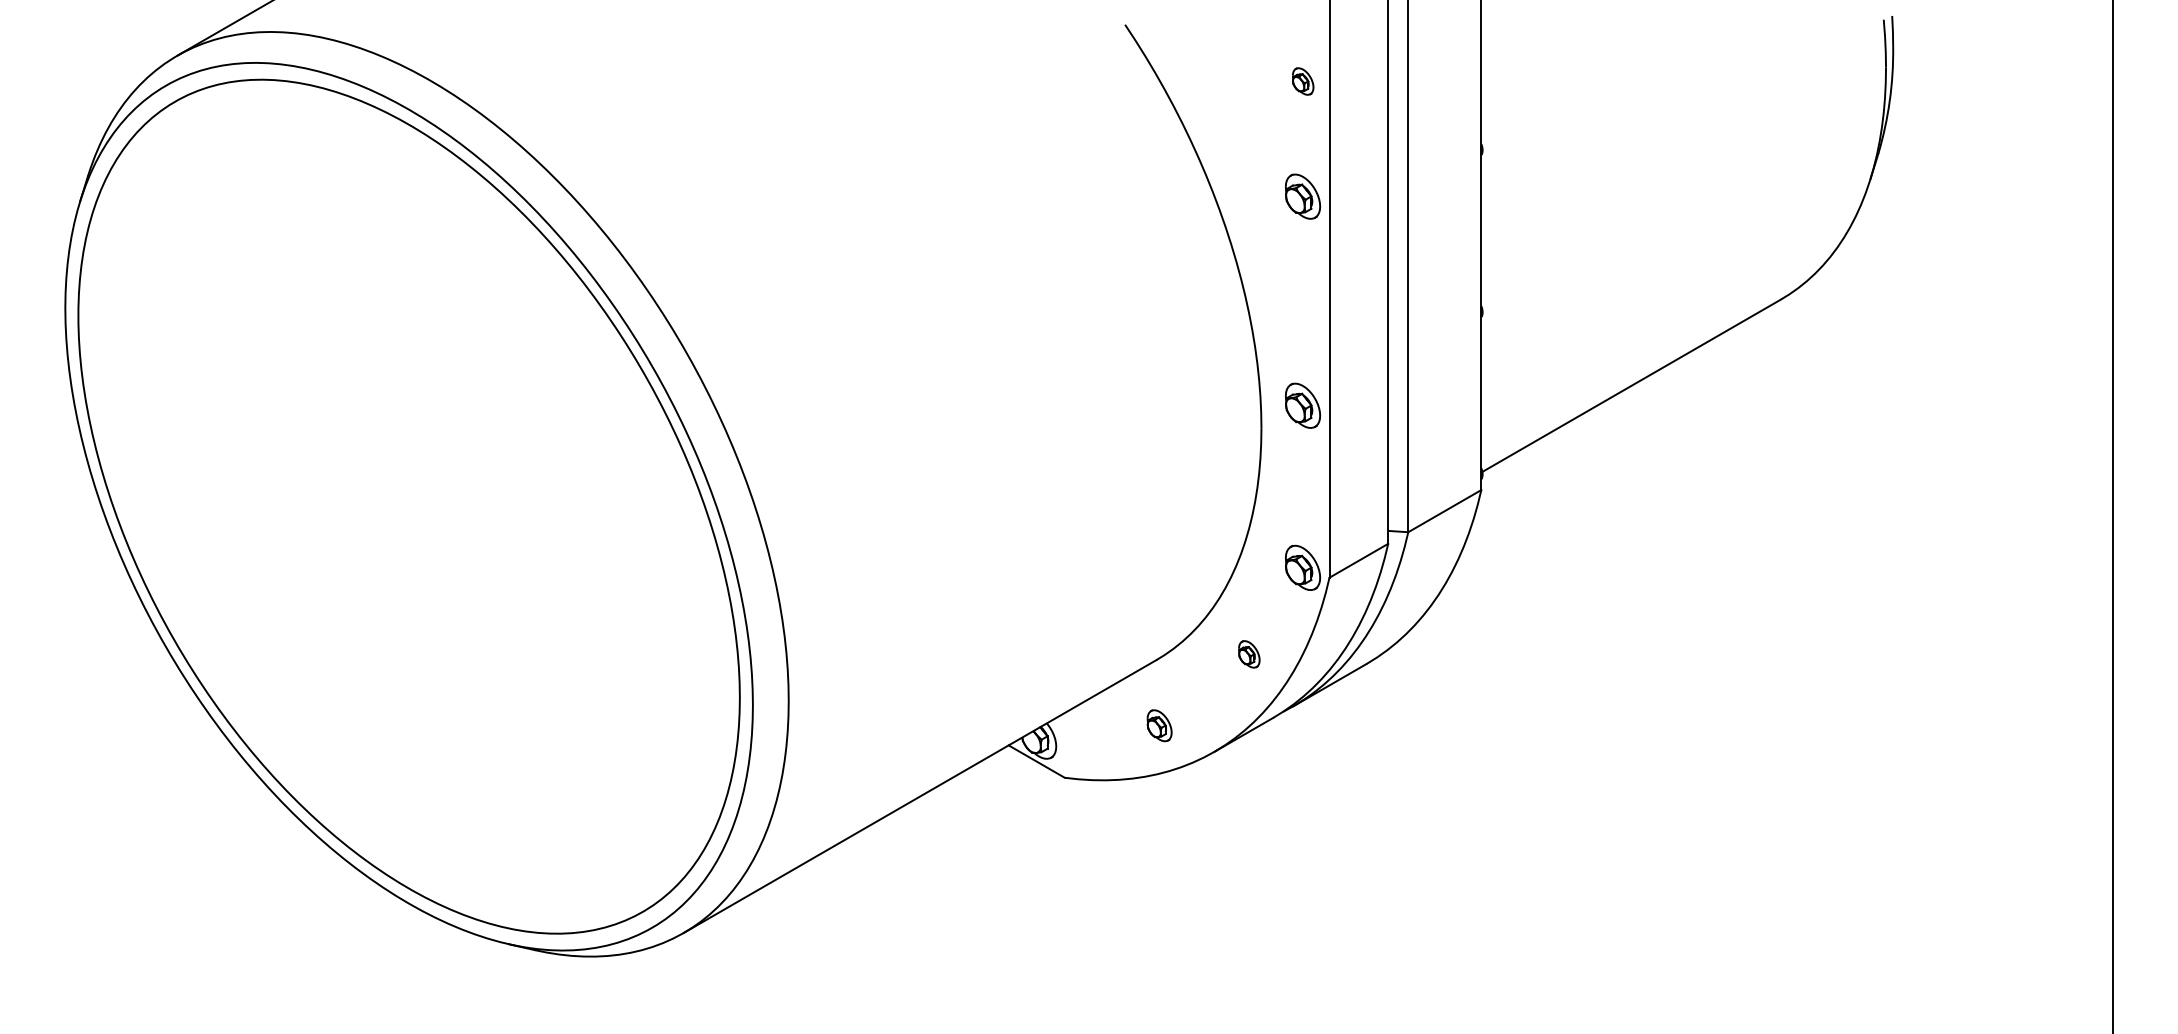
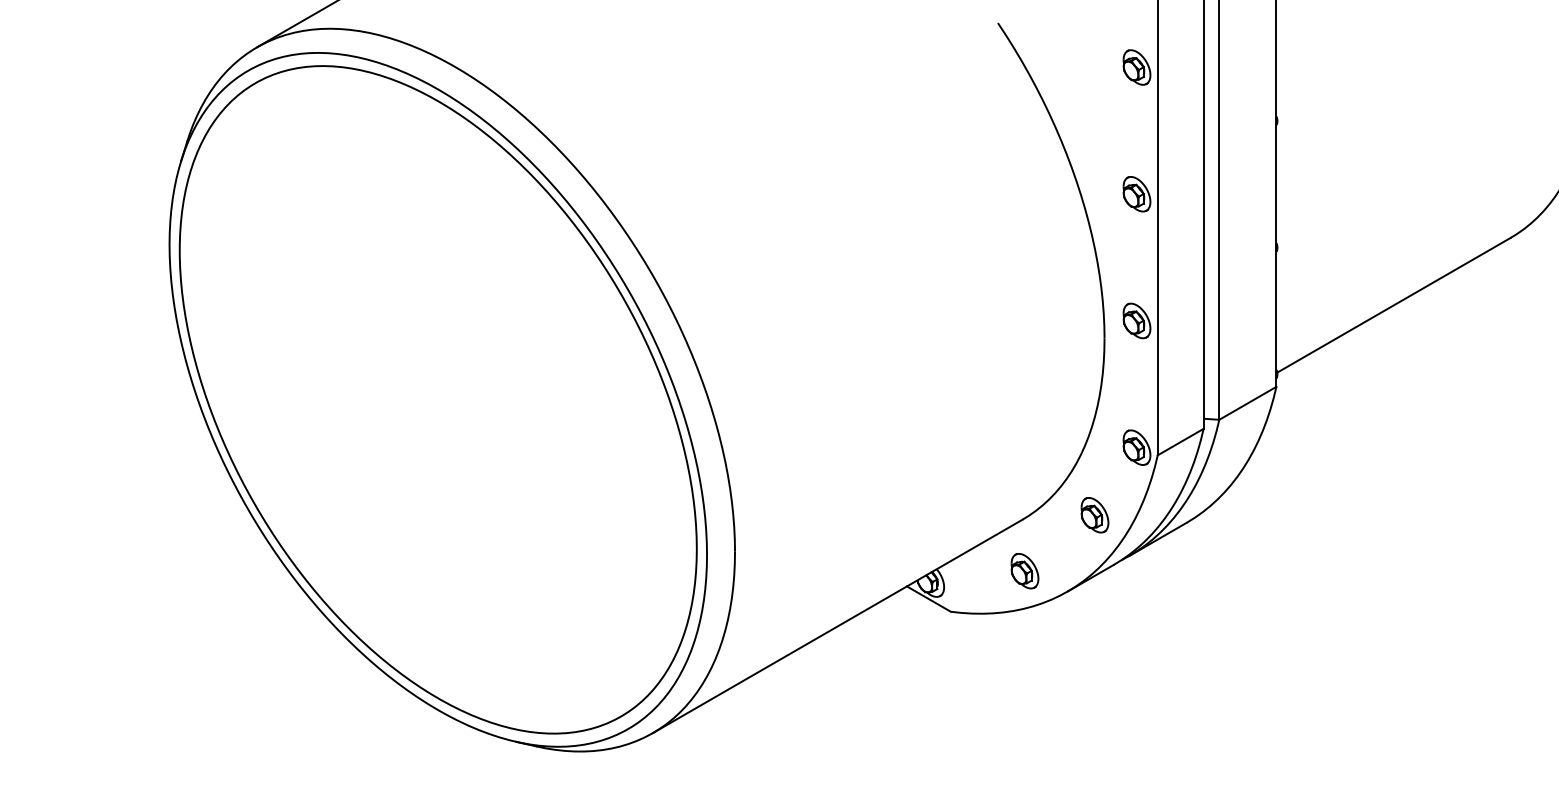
part: (1303, 81) -> (1137, 67), size x1.67
part: (1303, 196) -> (1137, 194), moved
part: (1249, 654) -> (1095, 515), size x1.67
part: (1159, 725) -> (1024, 570), size x1.43

